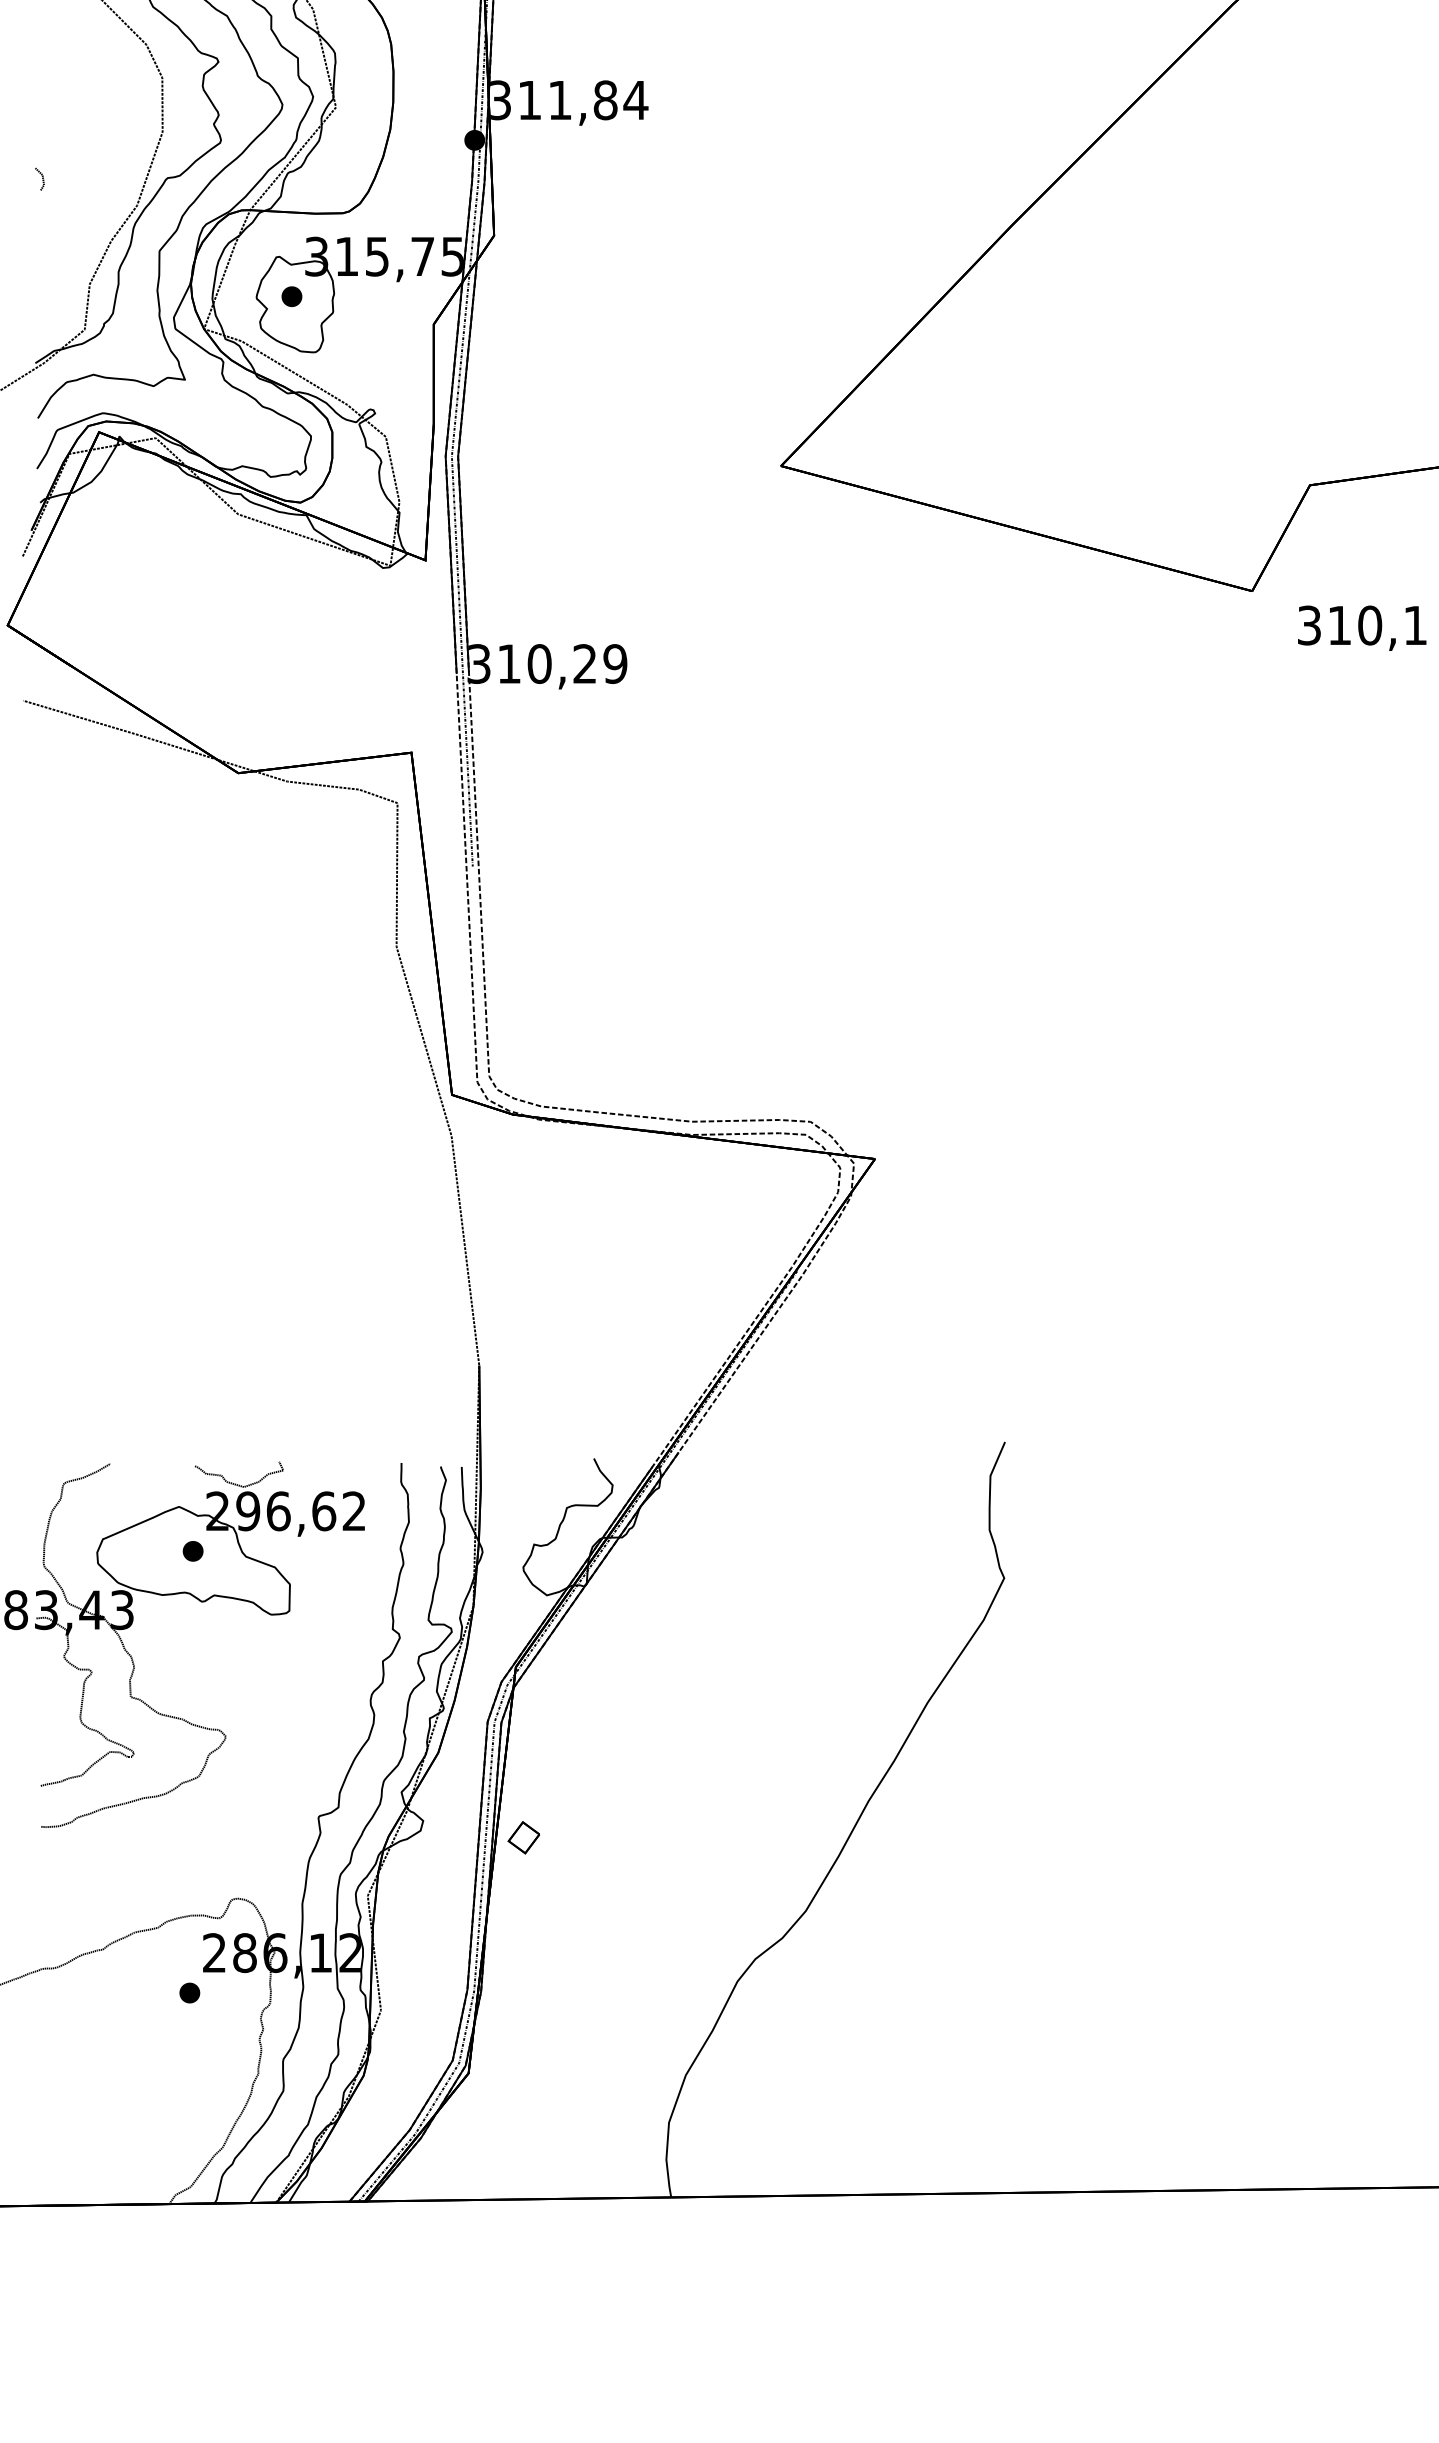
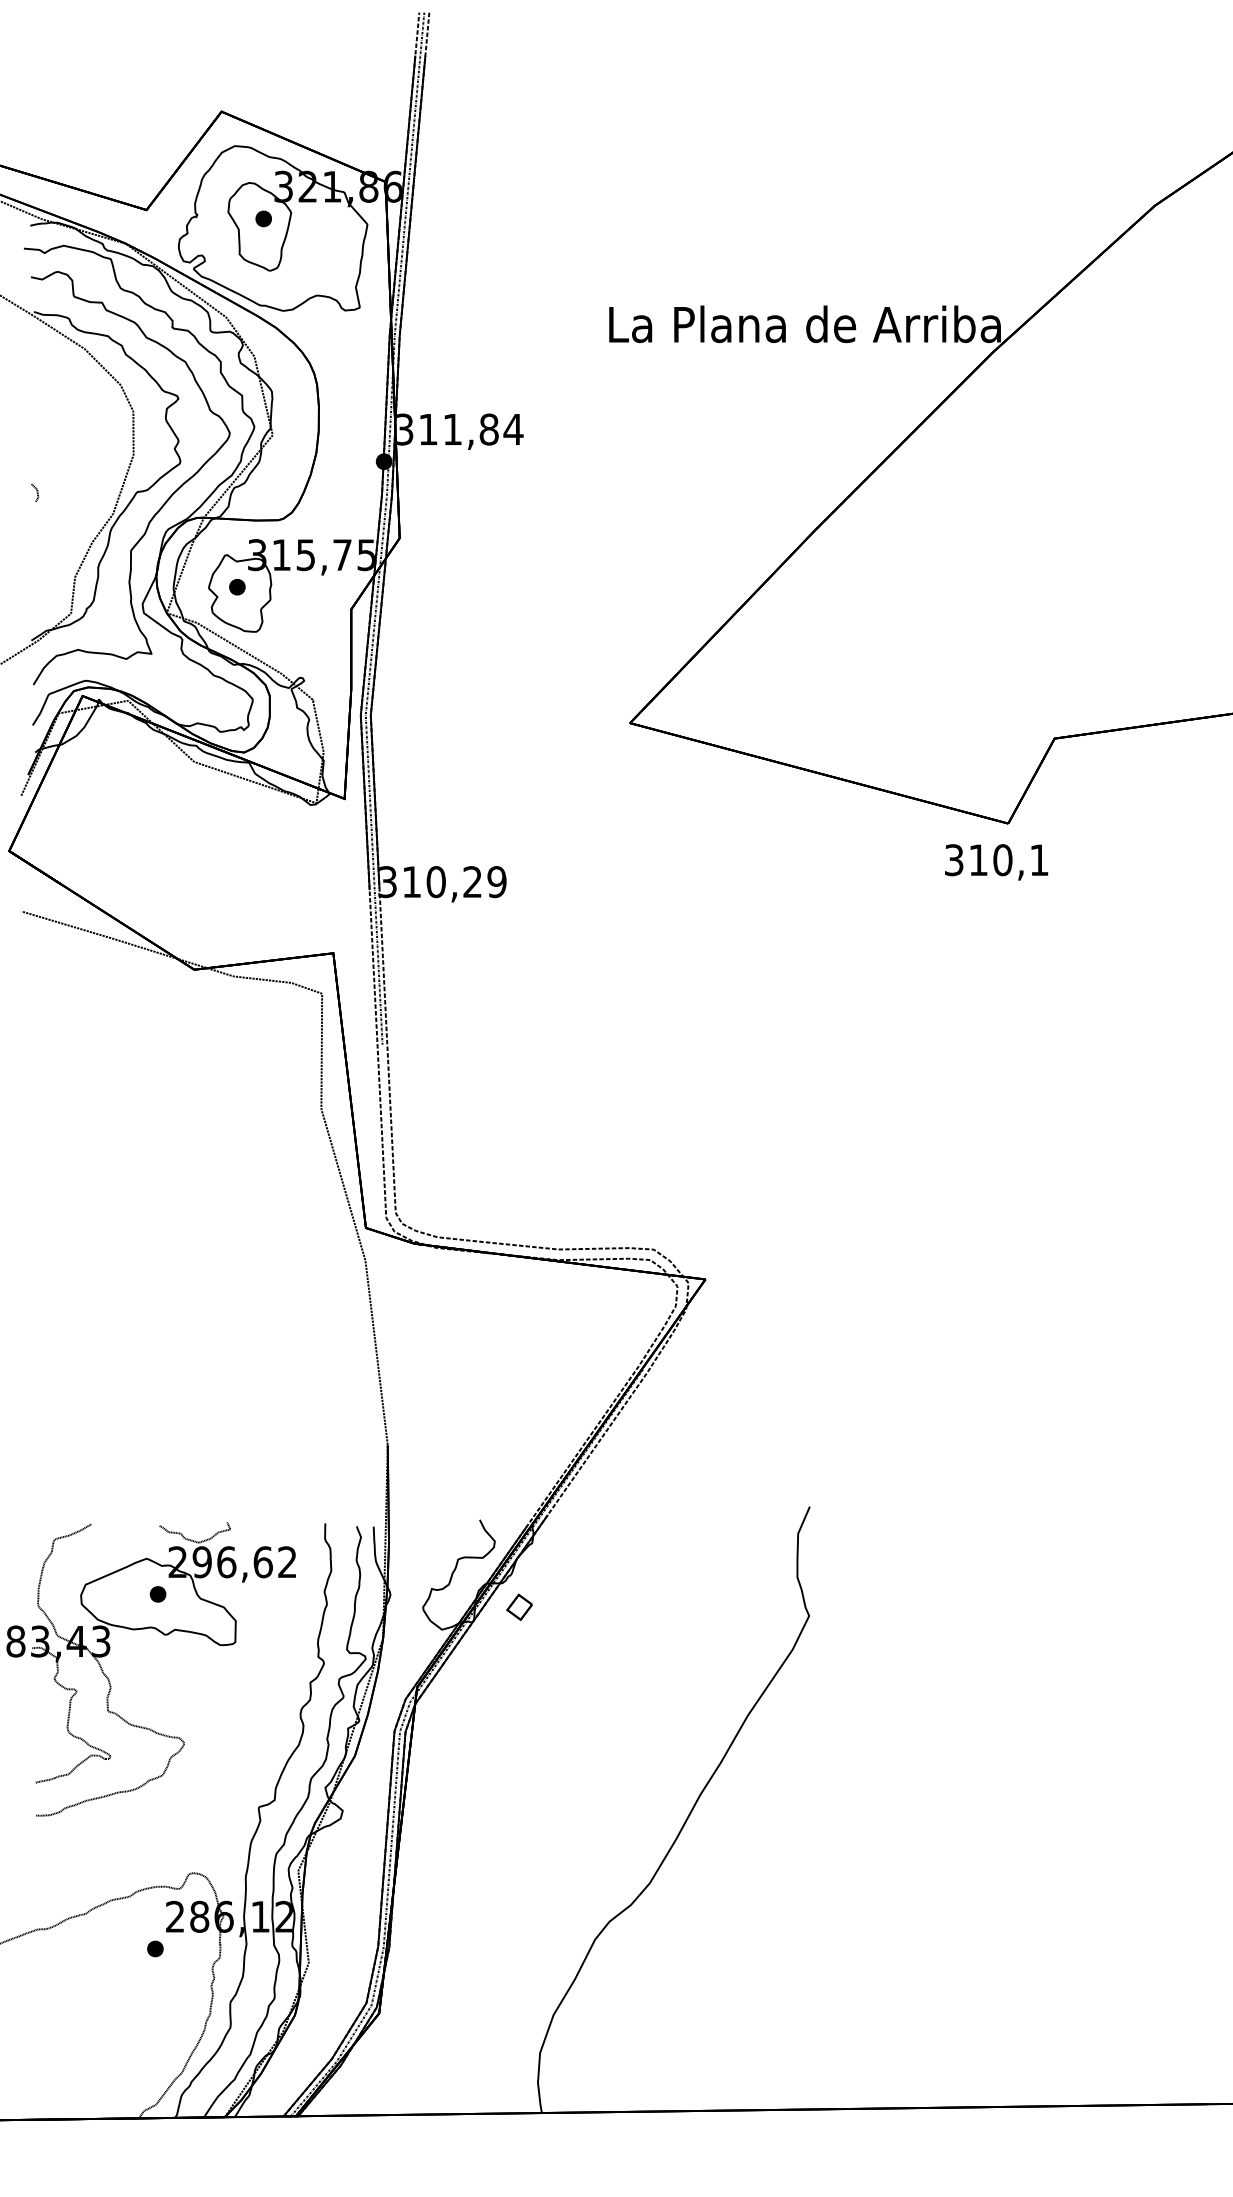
text: (1362, 628) -> (996, 862), moved
part: (523, 1836) -> (519, 1606), moved

